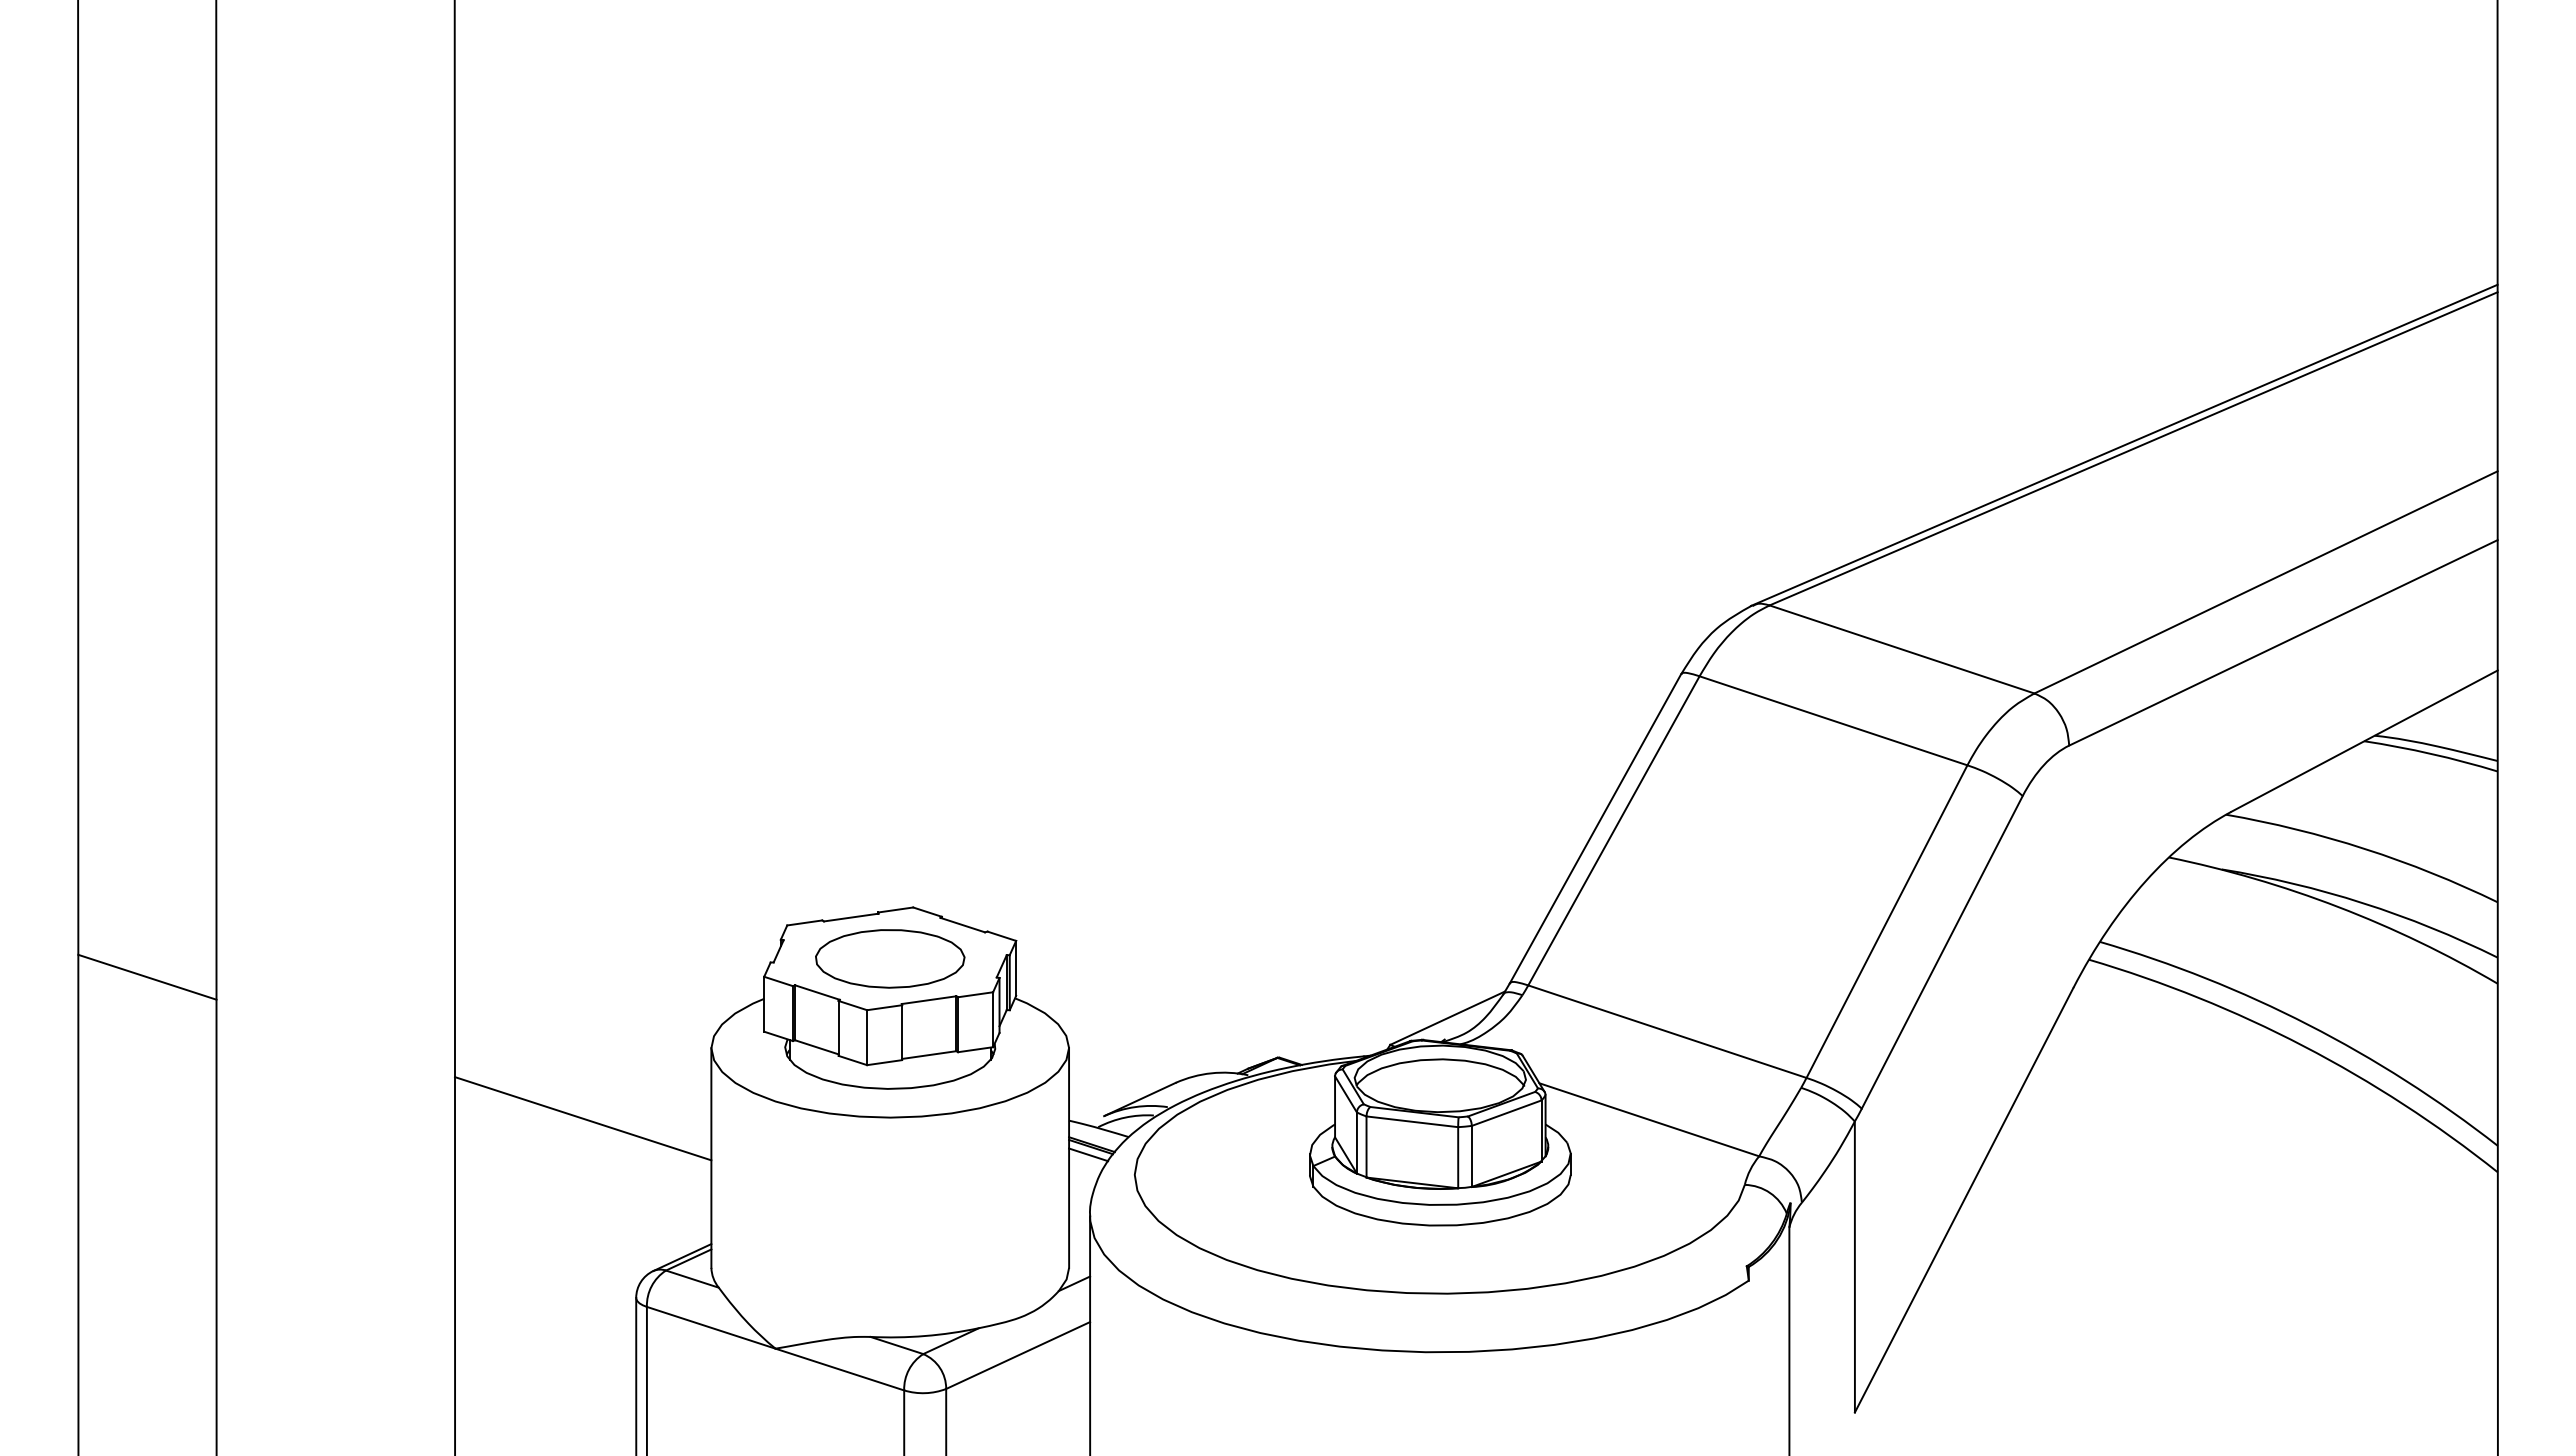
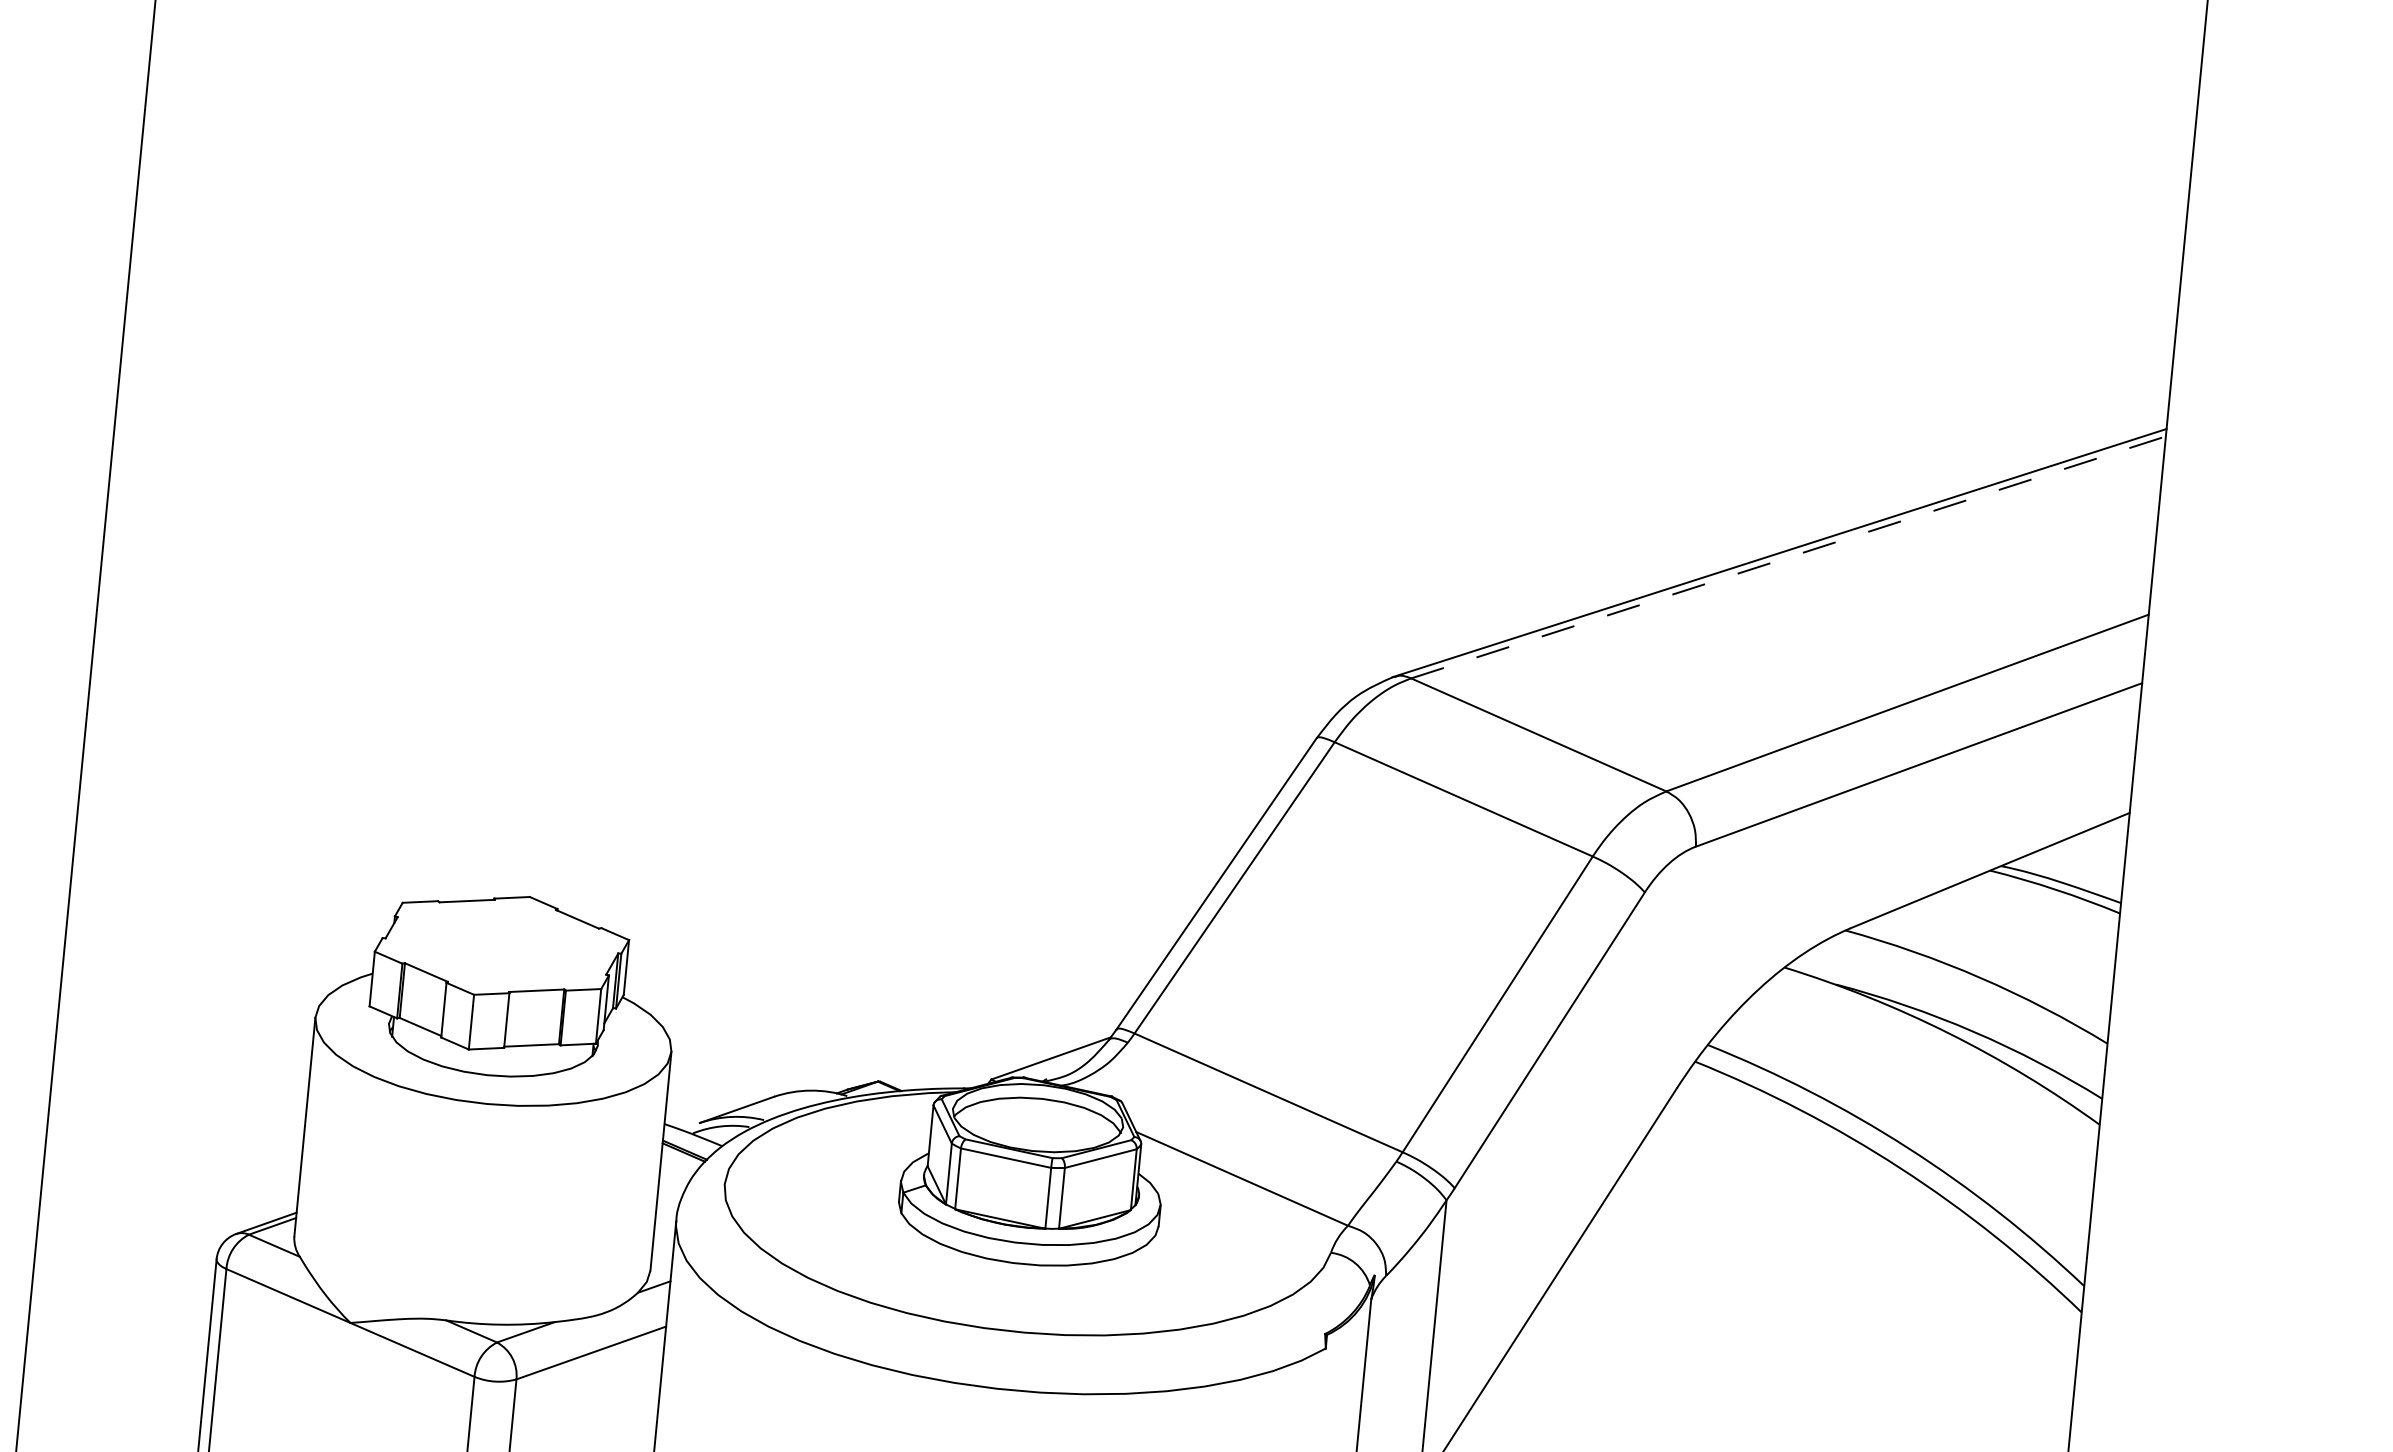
line: (2134, 448) -> (1789, 557), solid -> dashed
part: (890, 958) -> (502, 945), removed
line: (583, 1118) -> (181, 1075), removed
line: (1088, 1154) -> (680, 1159), removed

